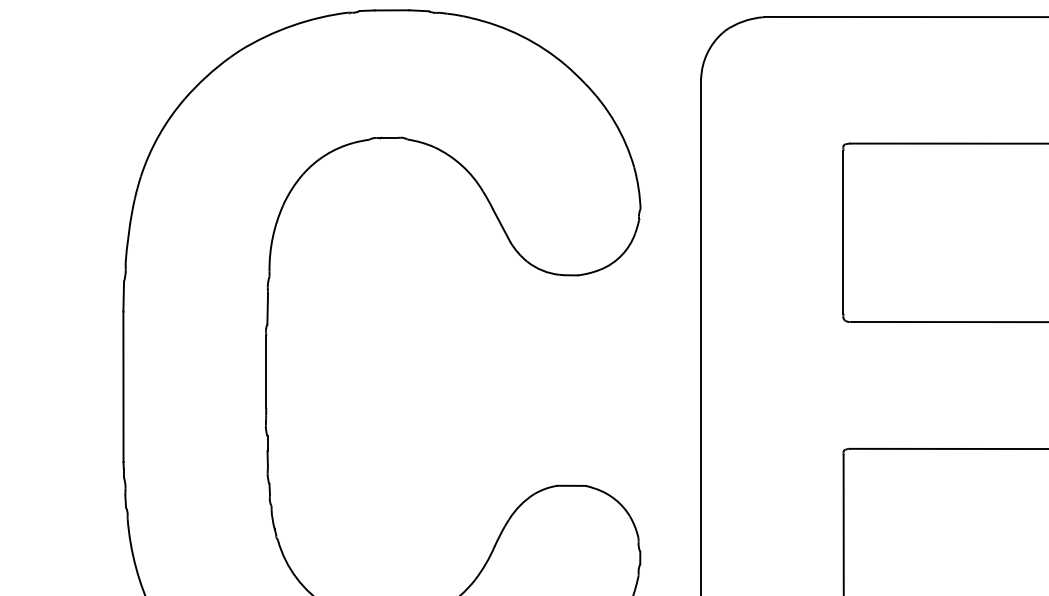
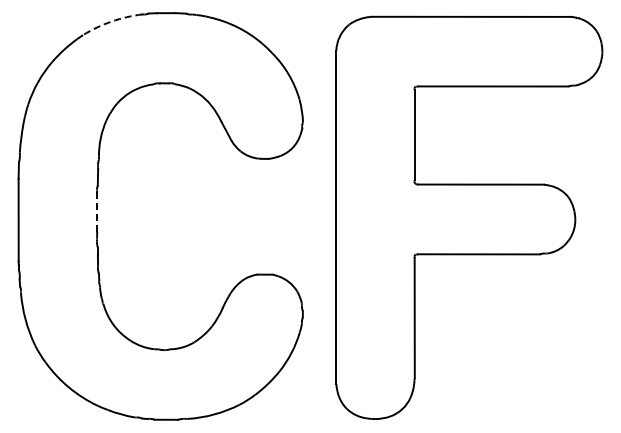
arc: (292, 25) -> (111, 21), solid -> dashed
line: (266, 372) -> (97, 212), solid -> dashed

